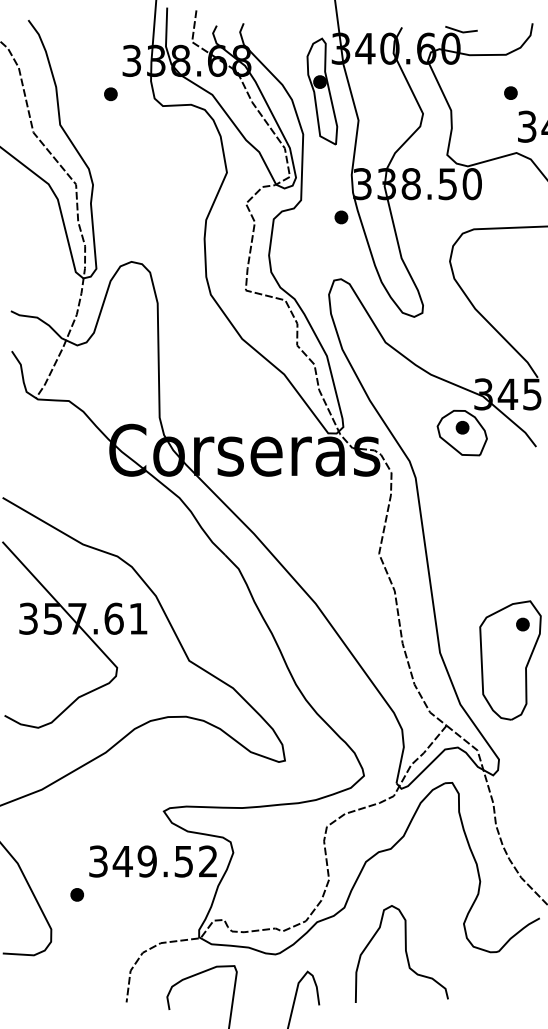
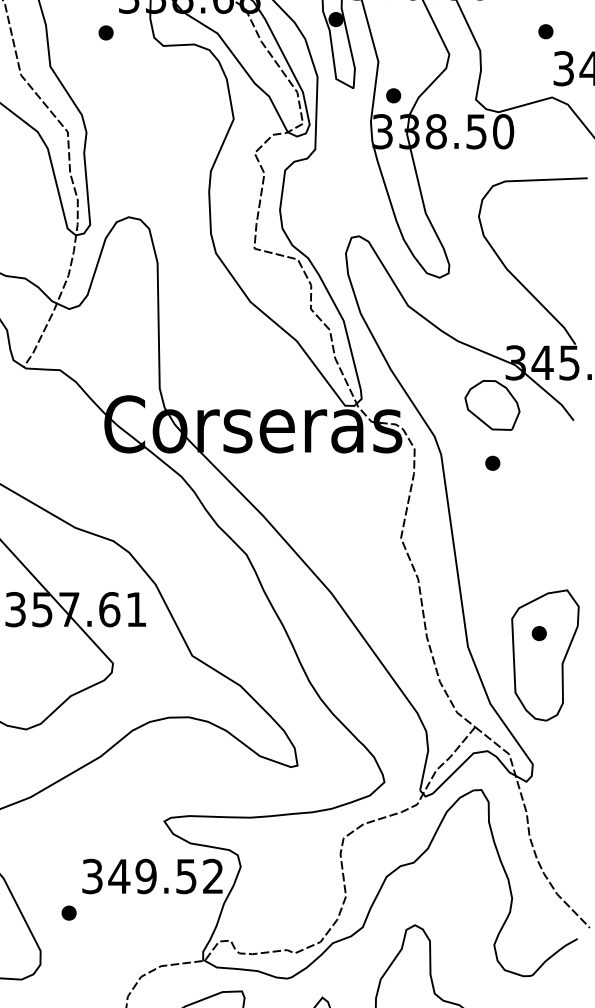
part: (341, 217) -> (393, 95), moved
part: (462, 427) -> (492, 463), moved
part: (522, 624) -> (538, 633), moved

